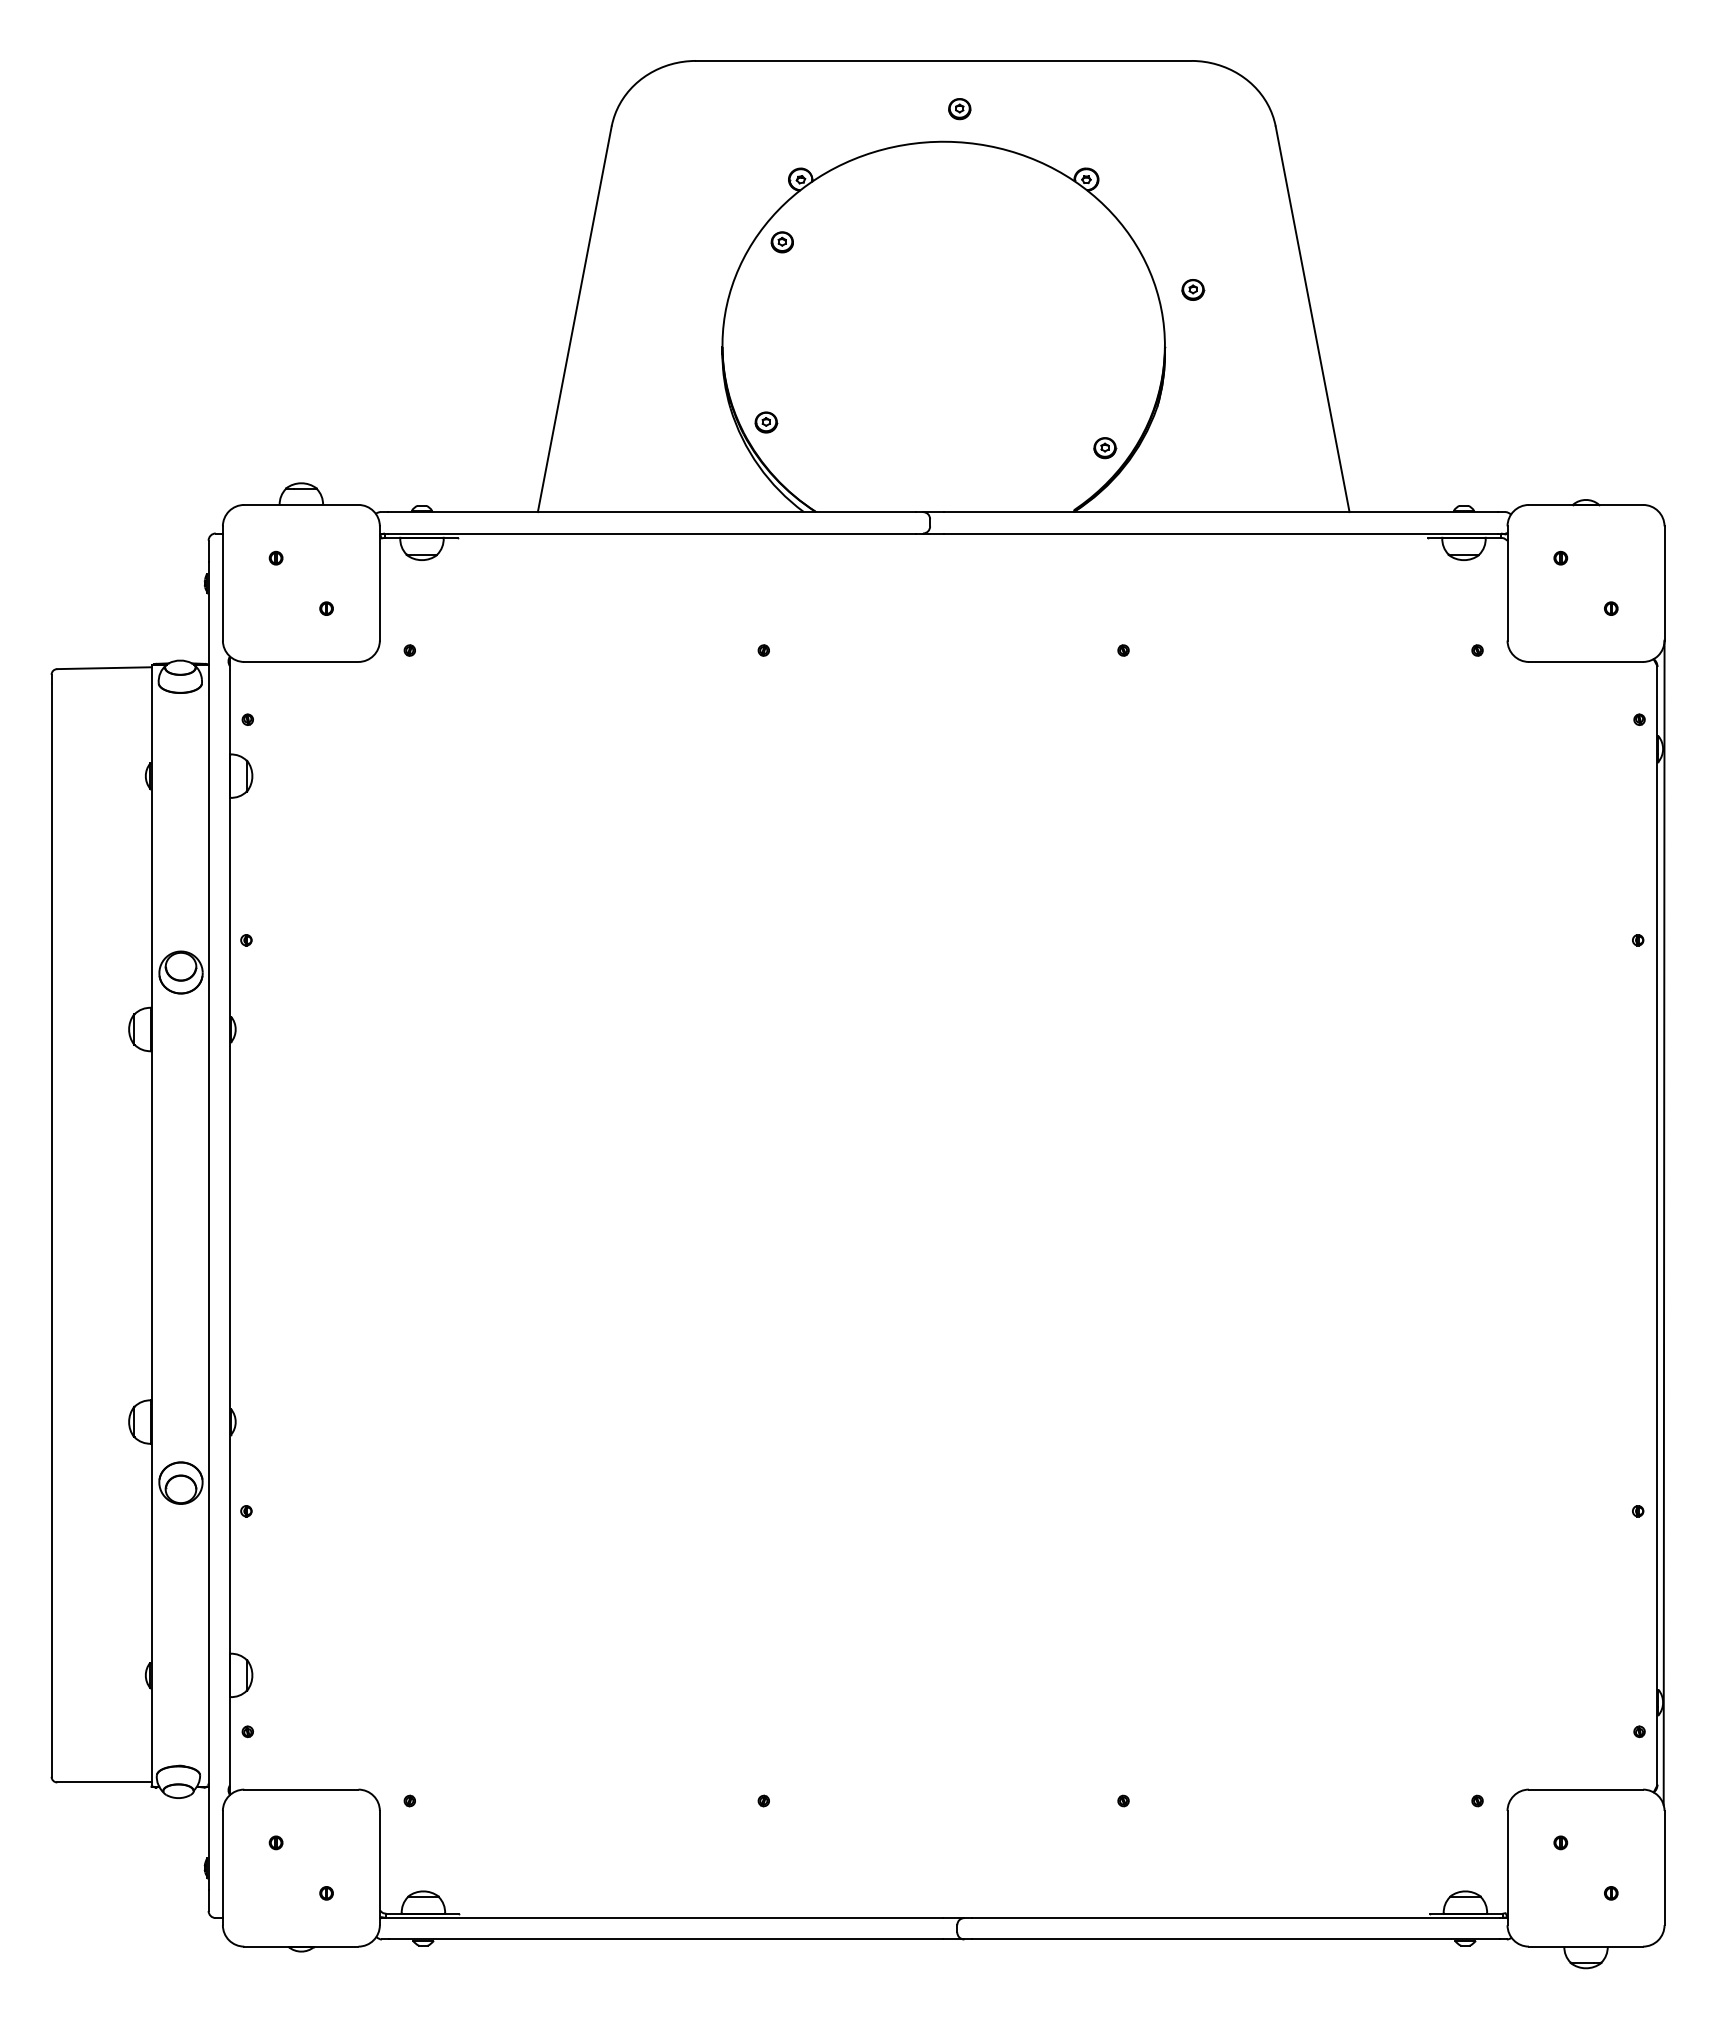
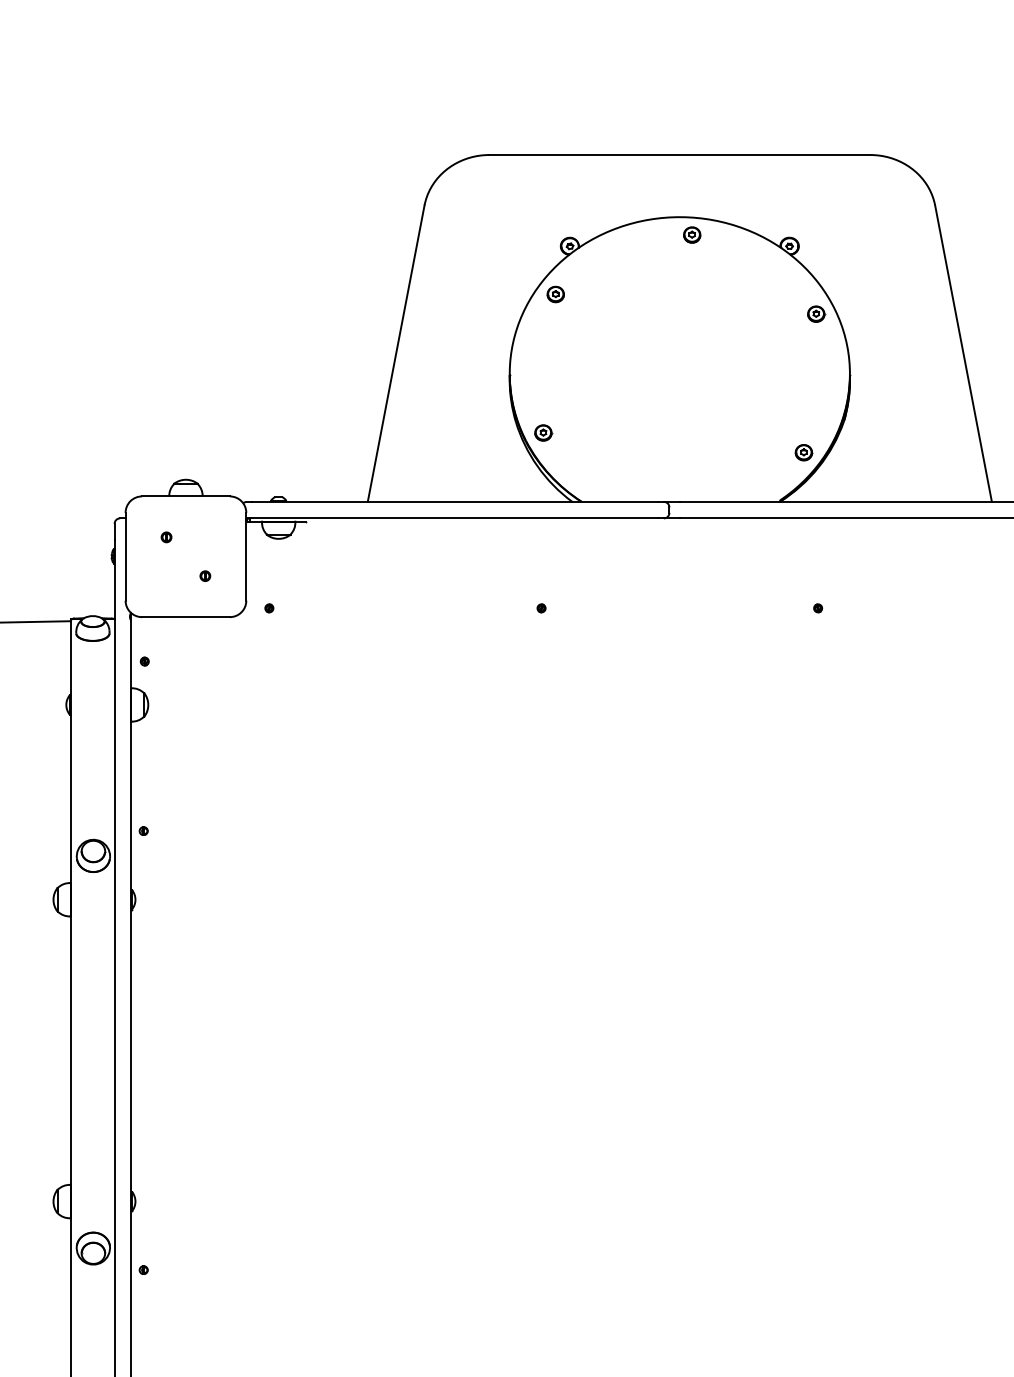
part: (959, 109) -> (691, 235), moved
part: (1193, 289) -> (816, 313), moved

